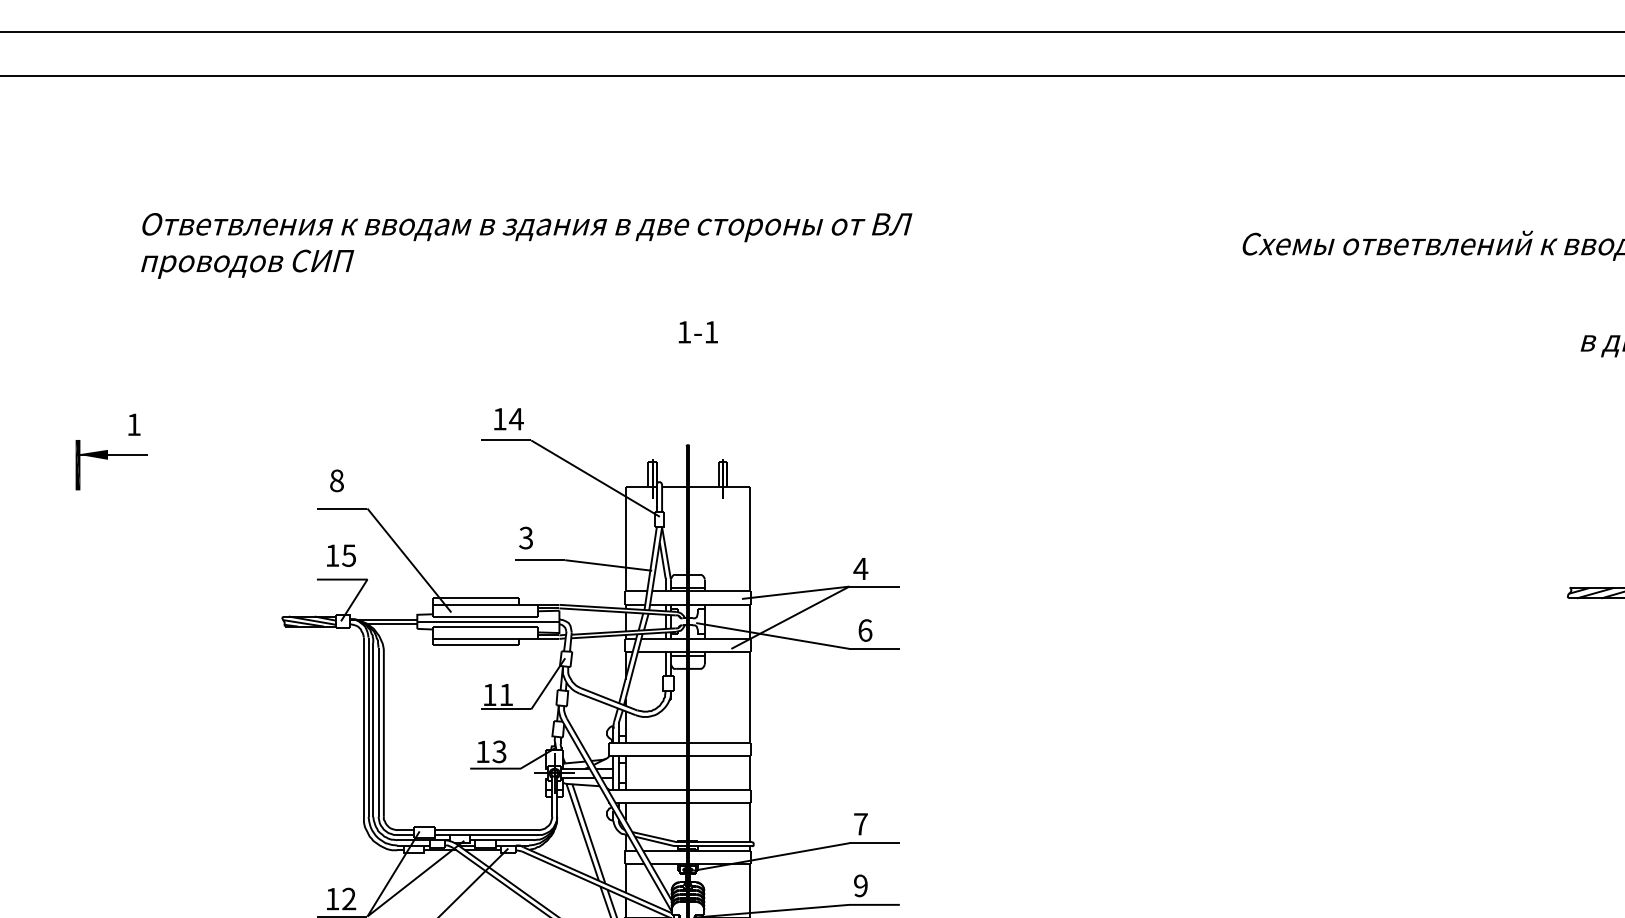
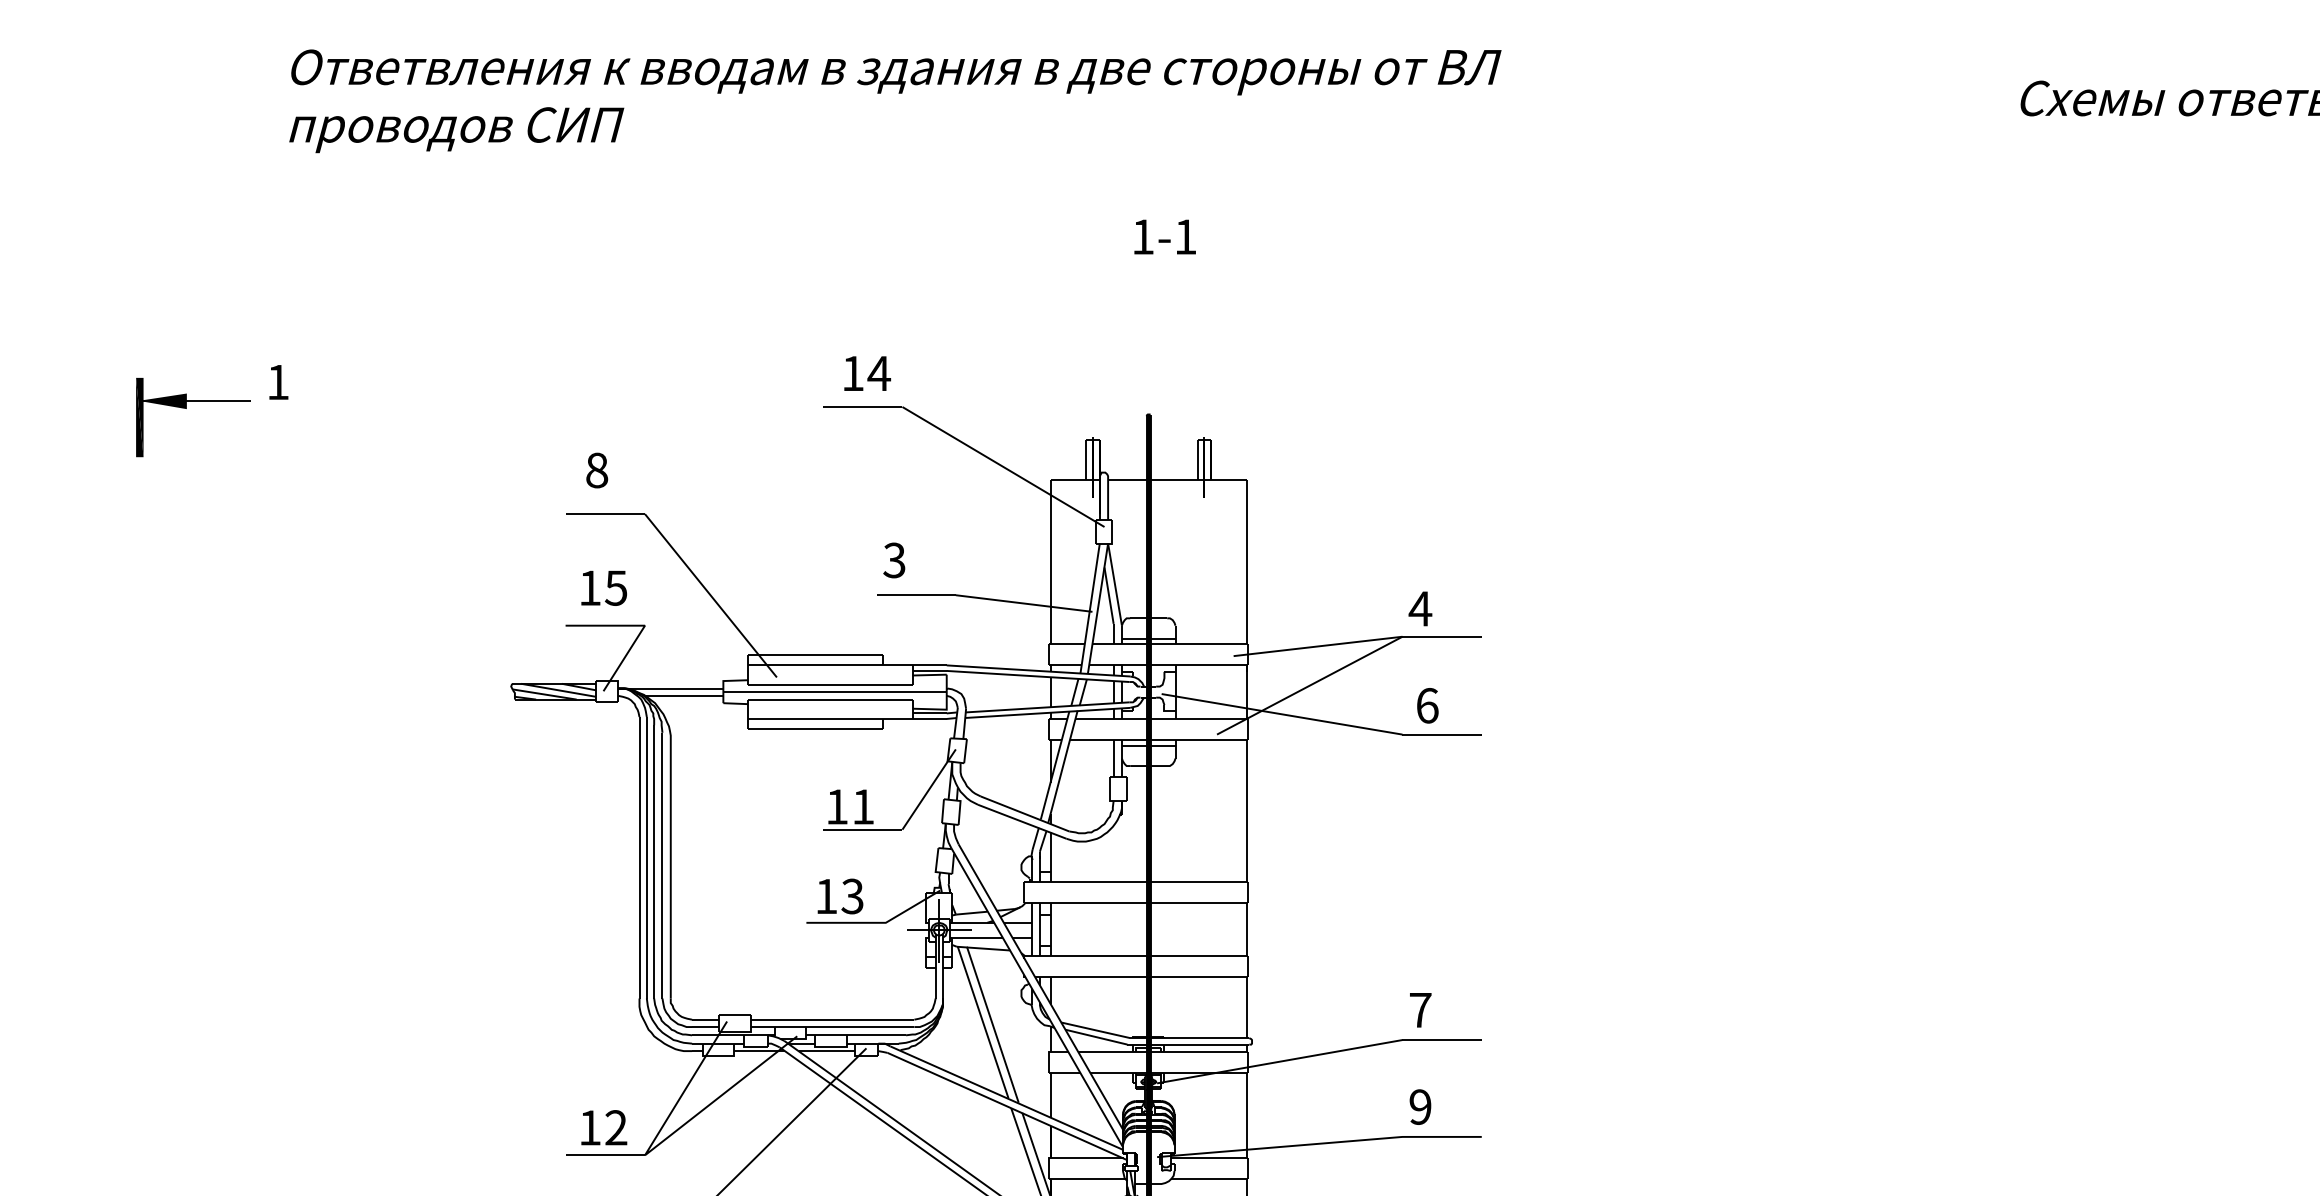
part: (107, 459) -> (186, 408), moved

